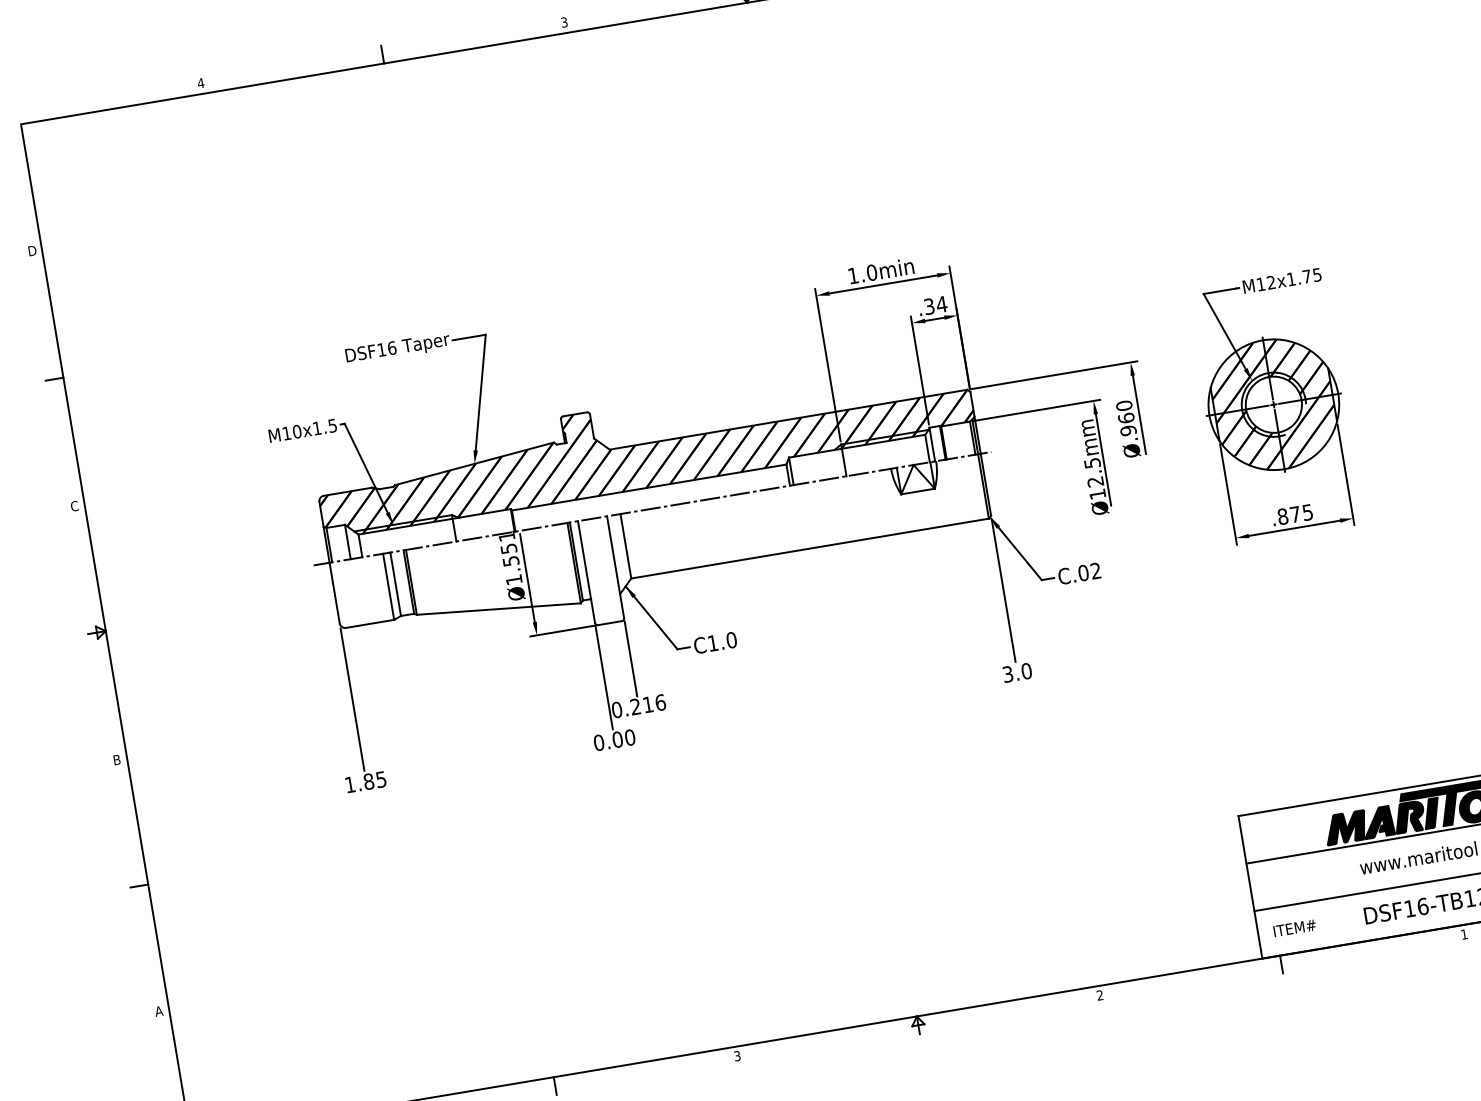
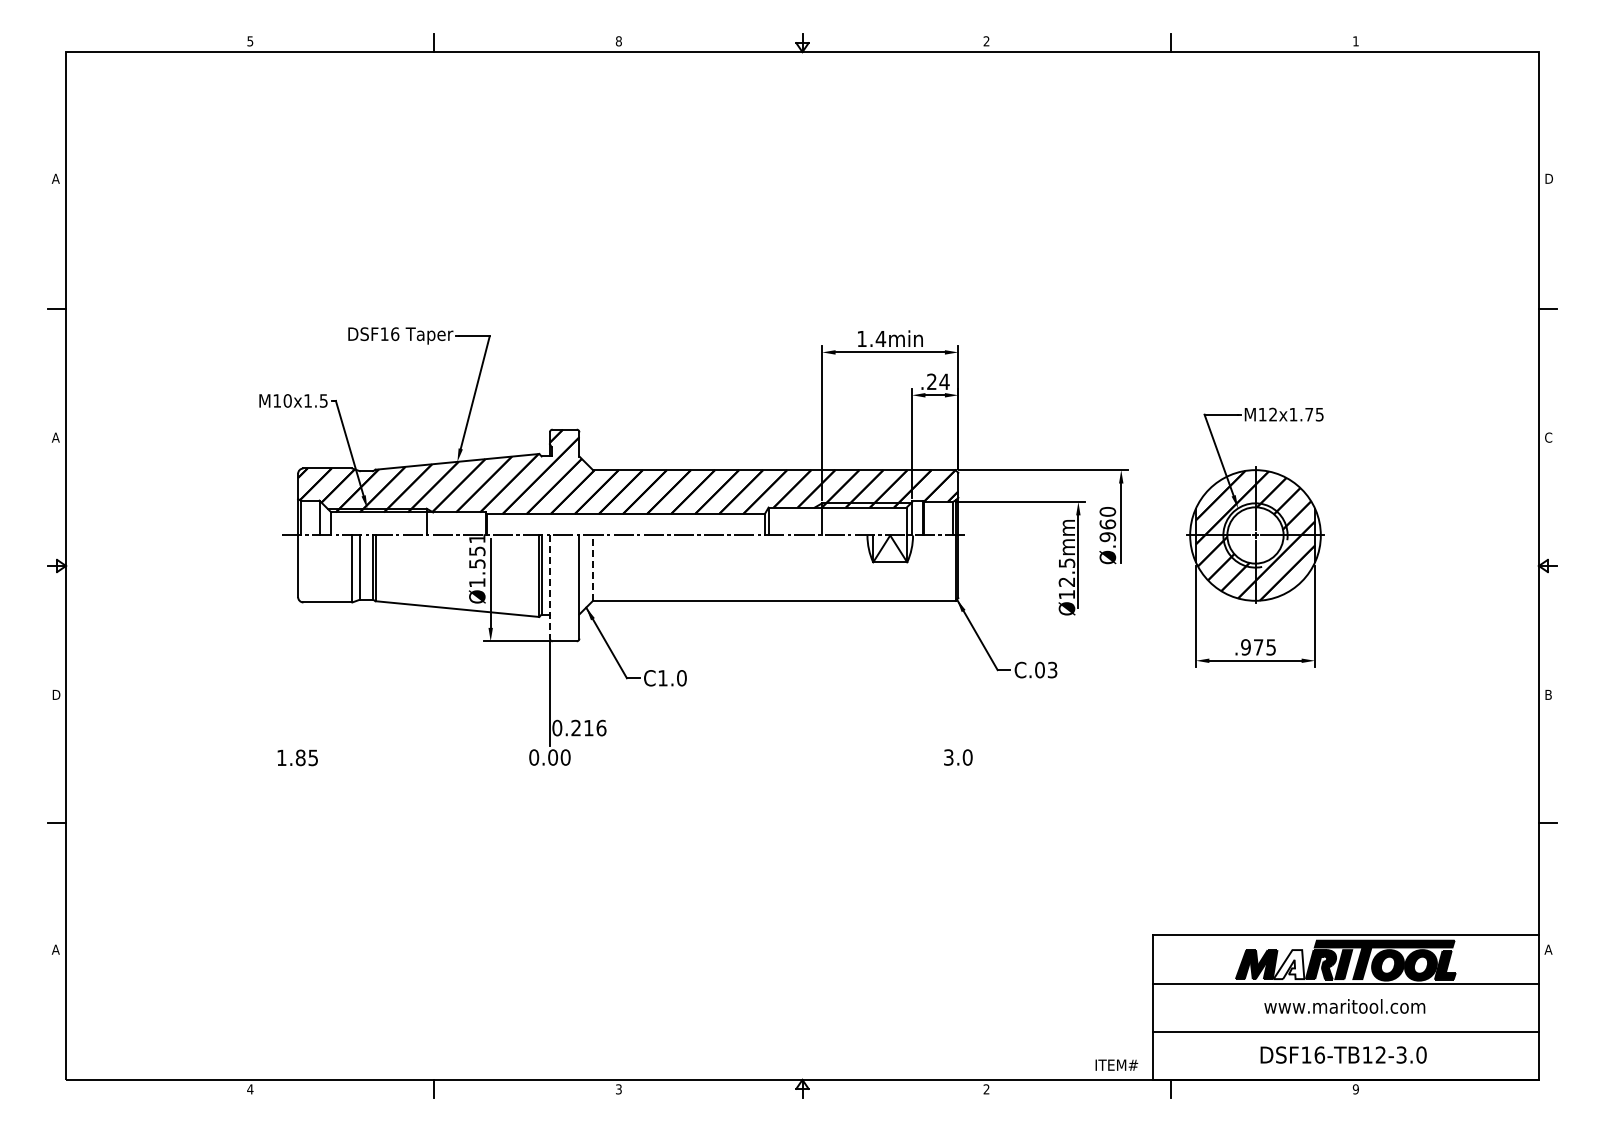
text: (564, 22) -> (618, 41), 3 -> 8
text: (201, 83) -> (250, 41), 4 -> 5
text: (31, 250) -> (55, 178), D -> A
text: (871, 272) -> (880, 338), 1.0min -> 1.4min
text: (929, 307) -> (931, 382), .34 -> .24
text: (74, 506) -> (55, 437), C -> A
text: (1282, 516) -> (1245, 647), .875 -> .975
line: (626, 546) -> (593, 568), solid -> dashed
text: (1095, 571) -> (1052, 670), C.02 -> C.03
line: (586, 572) -> (549, 587), solid -> dashed
line: (1003, 590) -> (958, 674), removed
line: (630, 658) -> (579, 679), removed
line: (352, 699) -> (298, 674), removed
text: (118, 759) -> (57, 694), B -> D
fill: (1377, 822) -> (1288, 964), removed
text: (1294, 927) -> (1116, 1064), moved
text: (1463, 934) -> (1355, 1089), 1 -> 9

